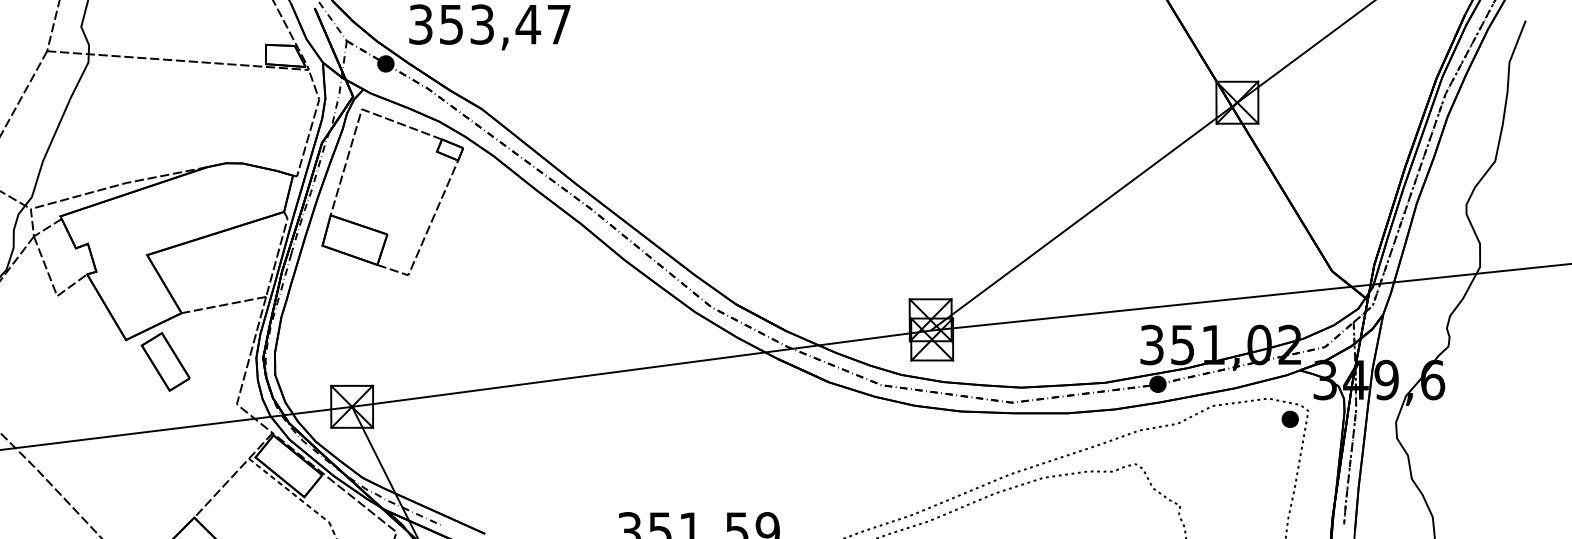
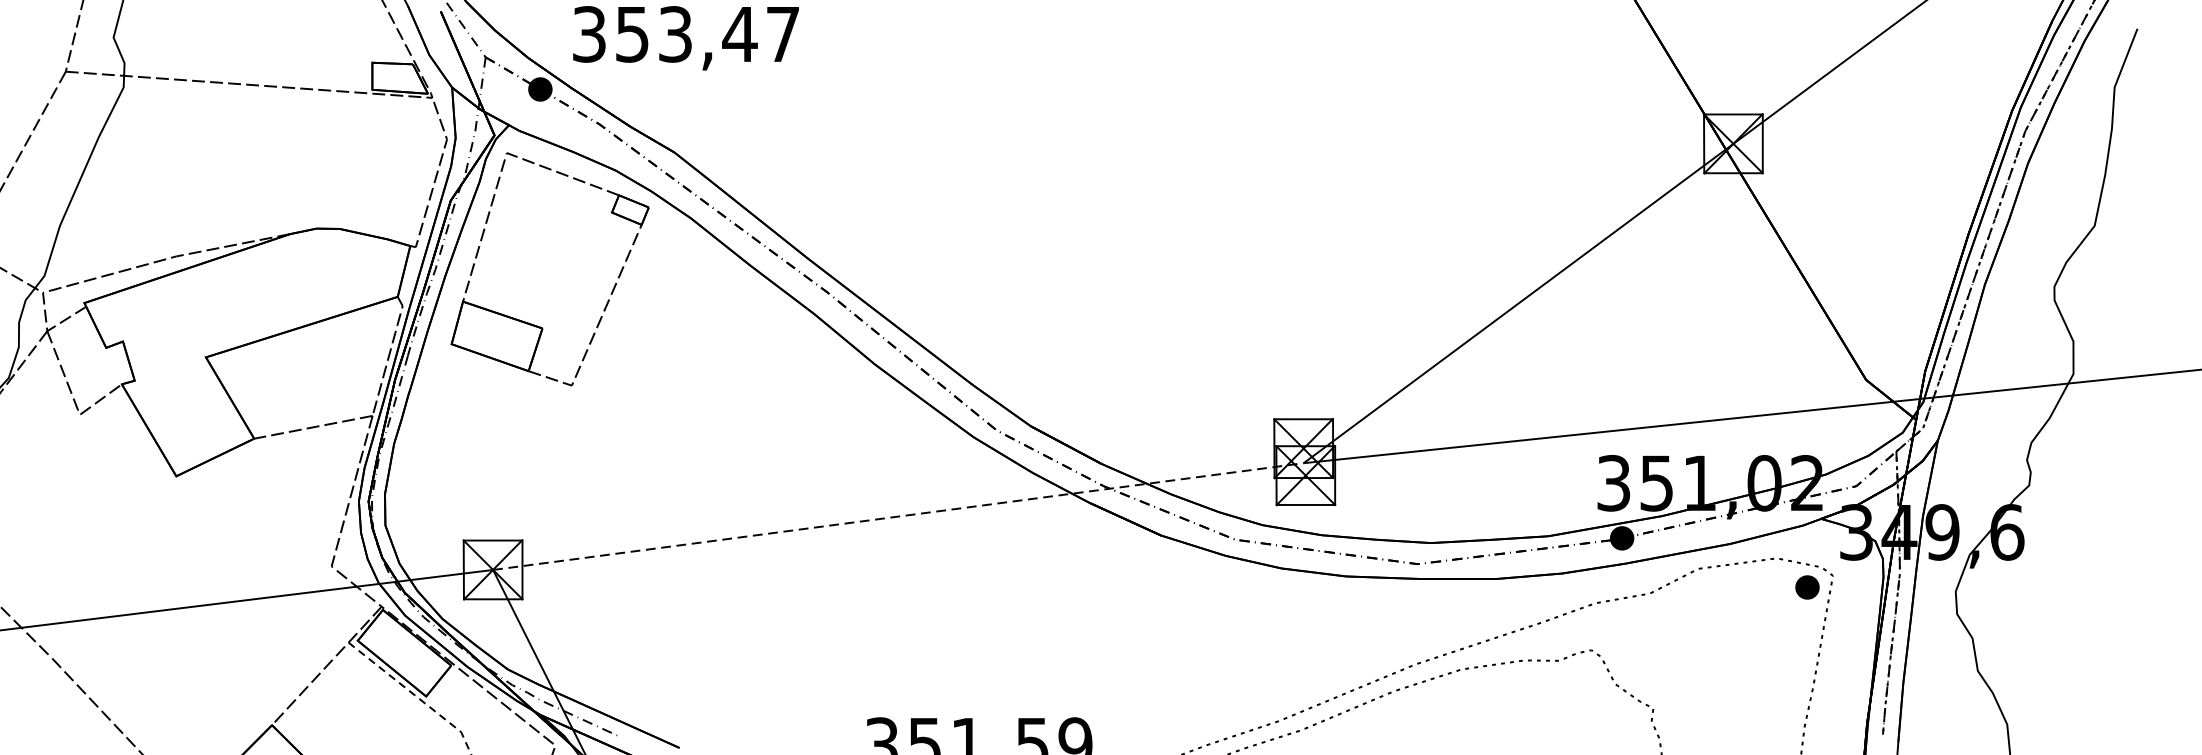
part: (165, 361) -> (231, 506), removed
line: (641, 368) -> (898, 516), solid -> dashed

